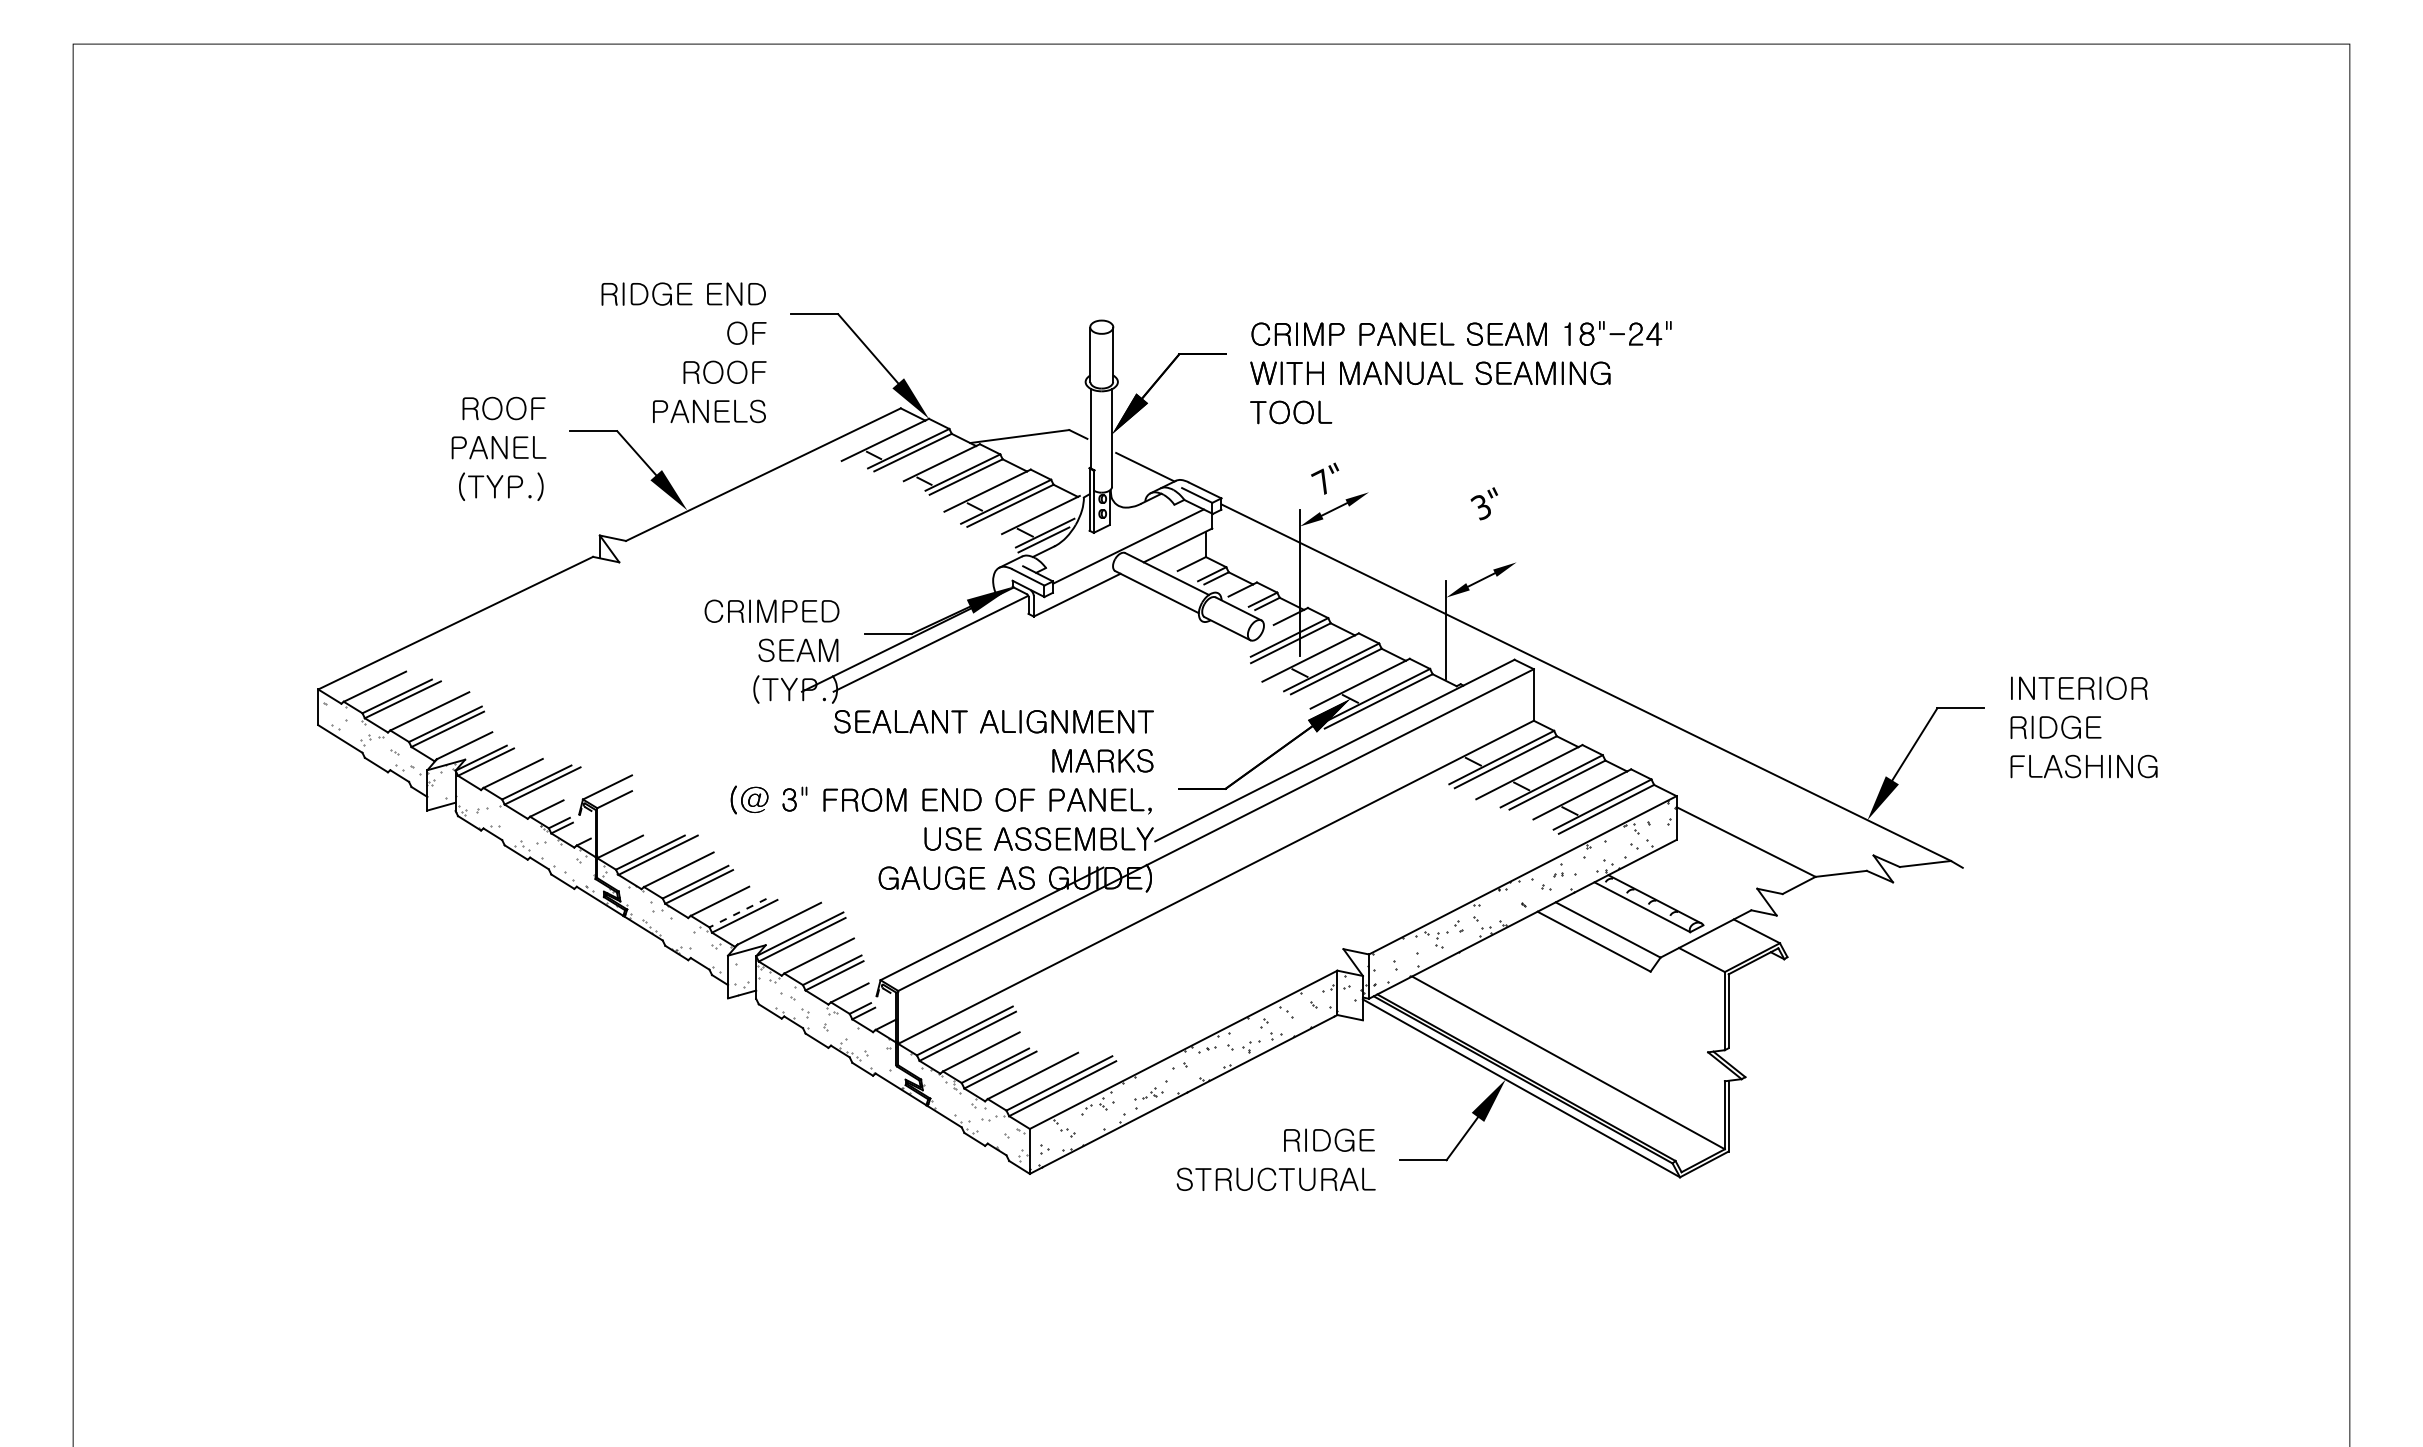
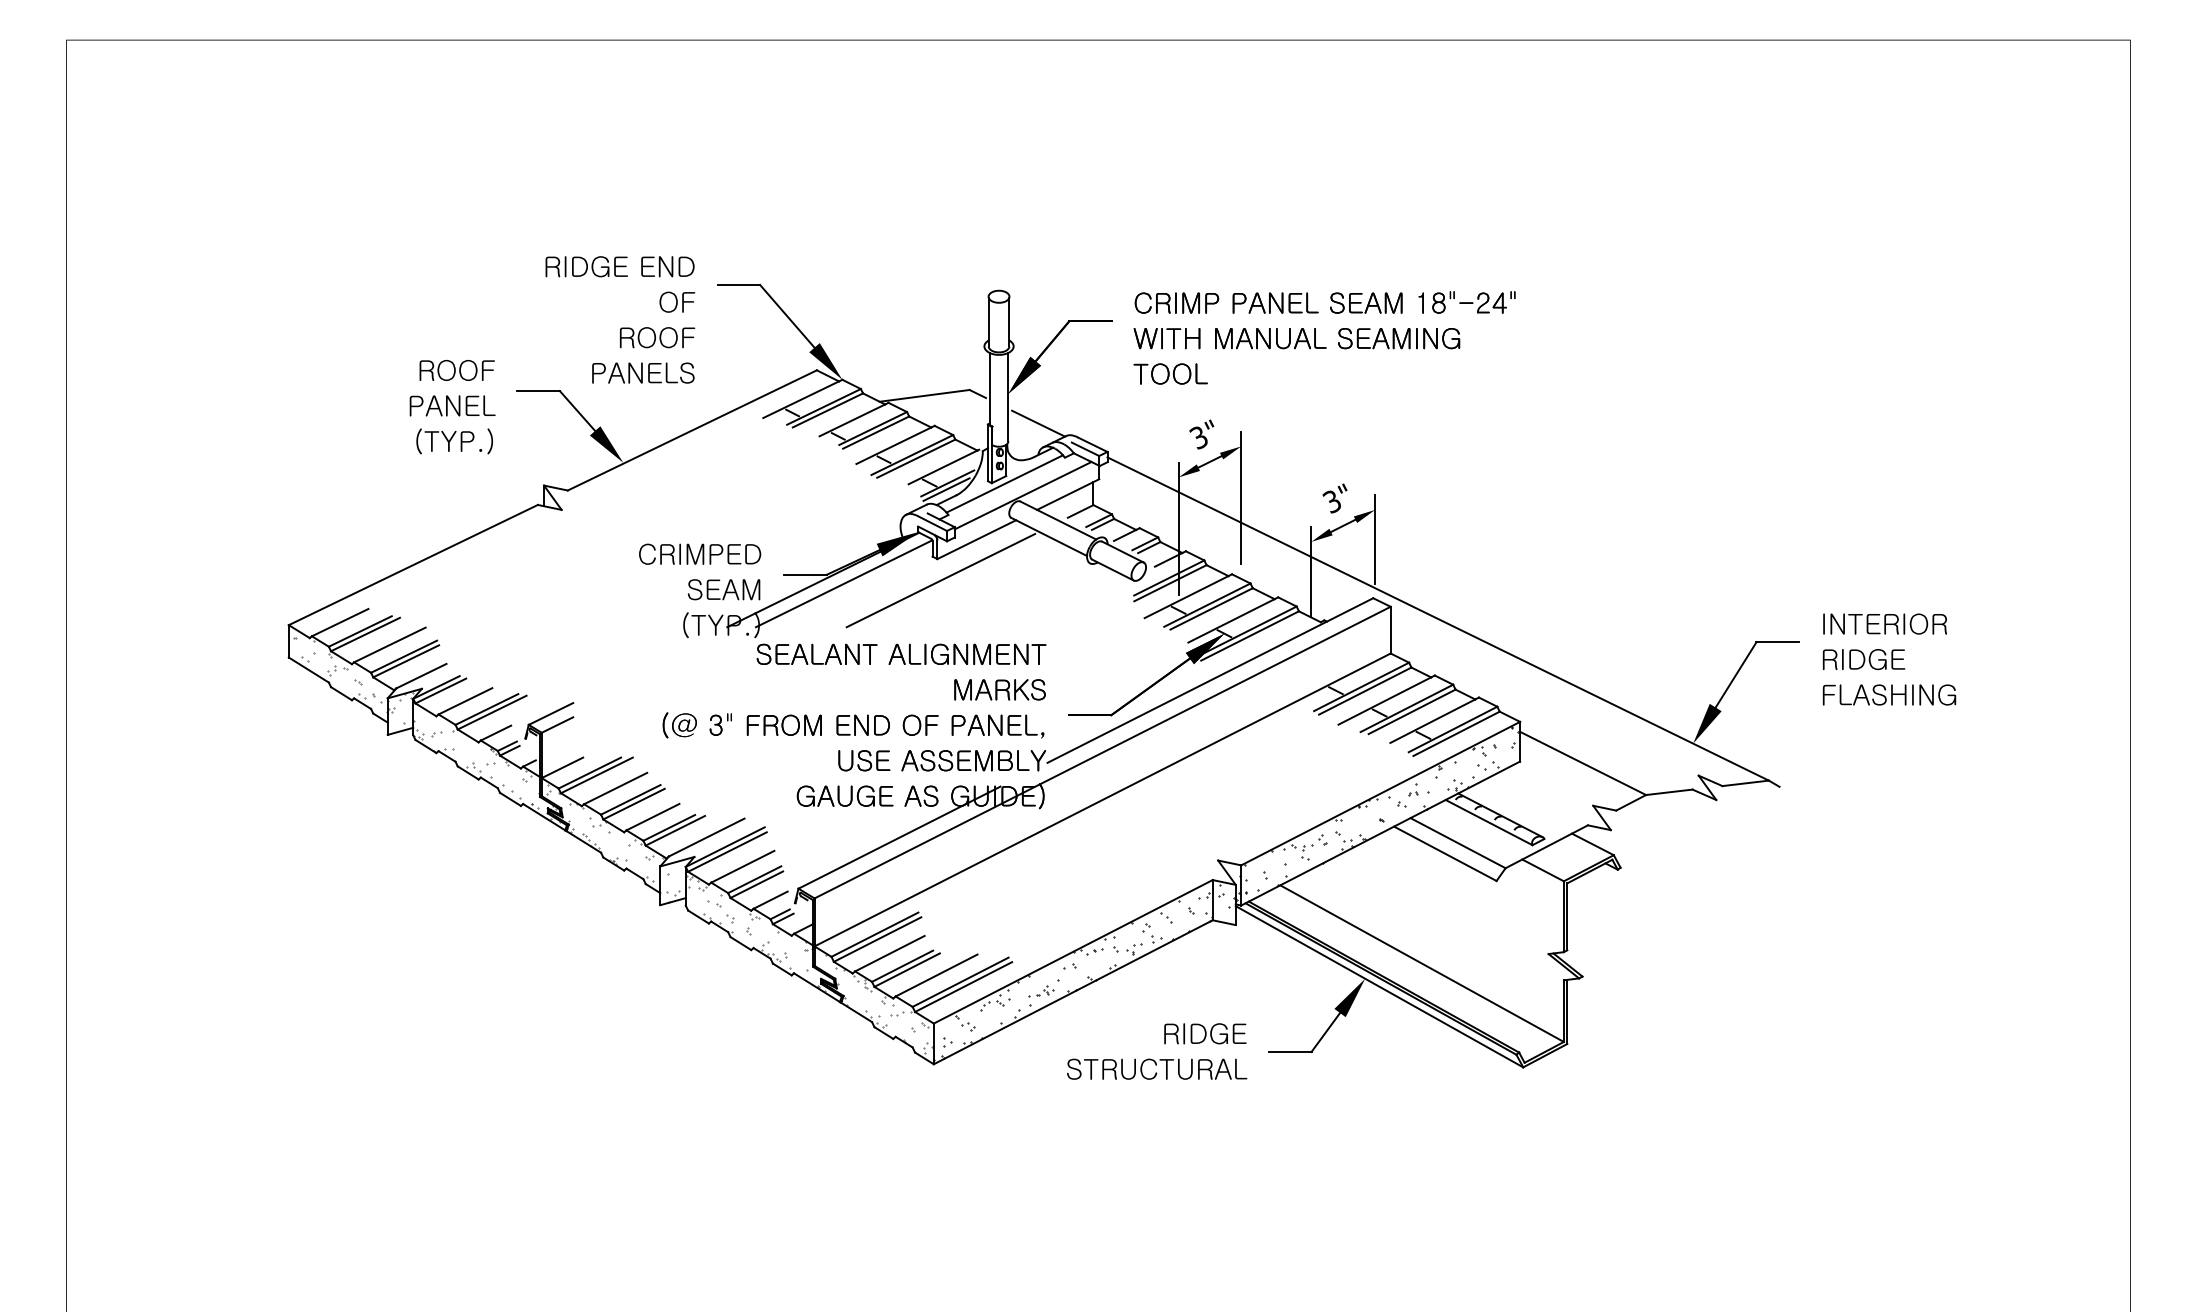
text: (1321, 481) -> (1198, 436), 7" -> 3"
text: (1483, 503) -> (1334, 498), moved
line: (1107, 533) -> (1004, 483), added
line: (1369, 549) -> (1241, 498), added
line: (1516, 595) -> (1374, 539), added
line: (1037, 639) -> (940, 579), added
line: (737, 913) -> (668, 828), dashed -> solid

